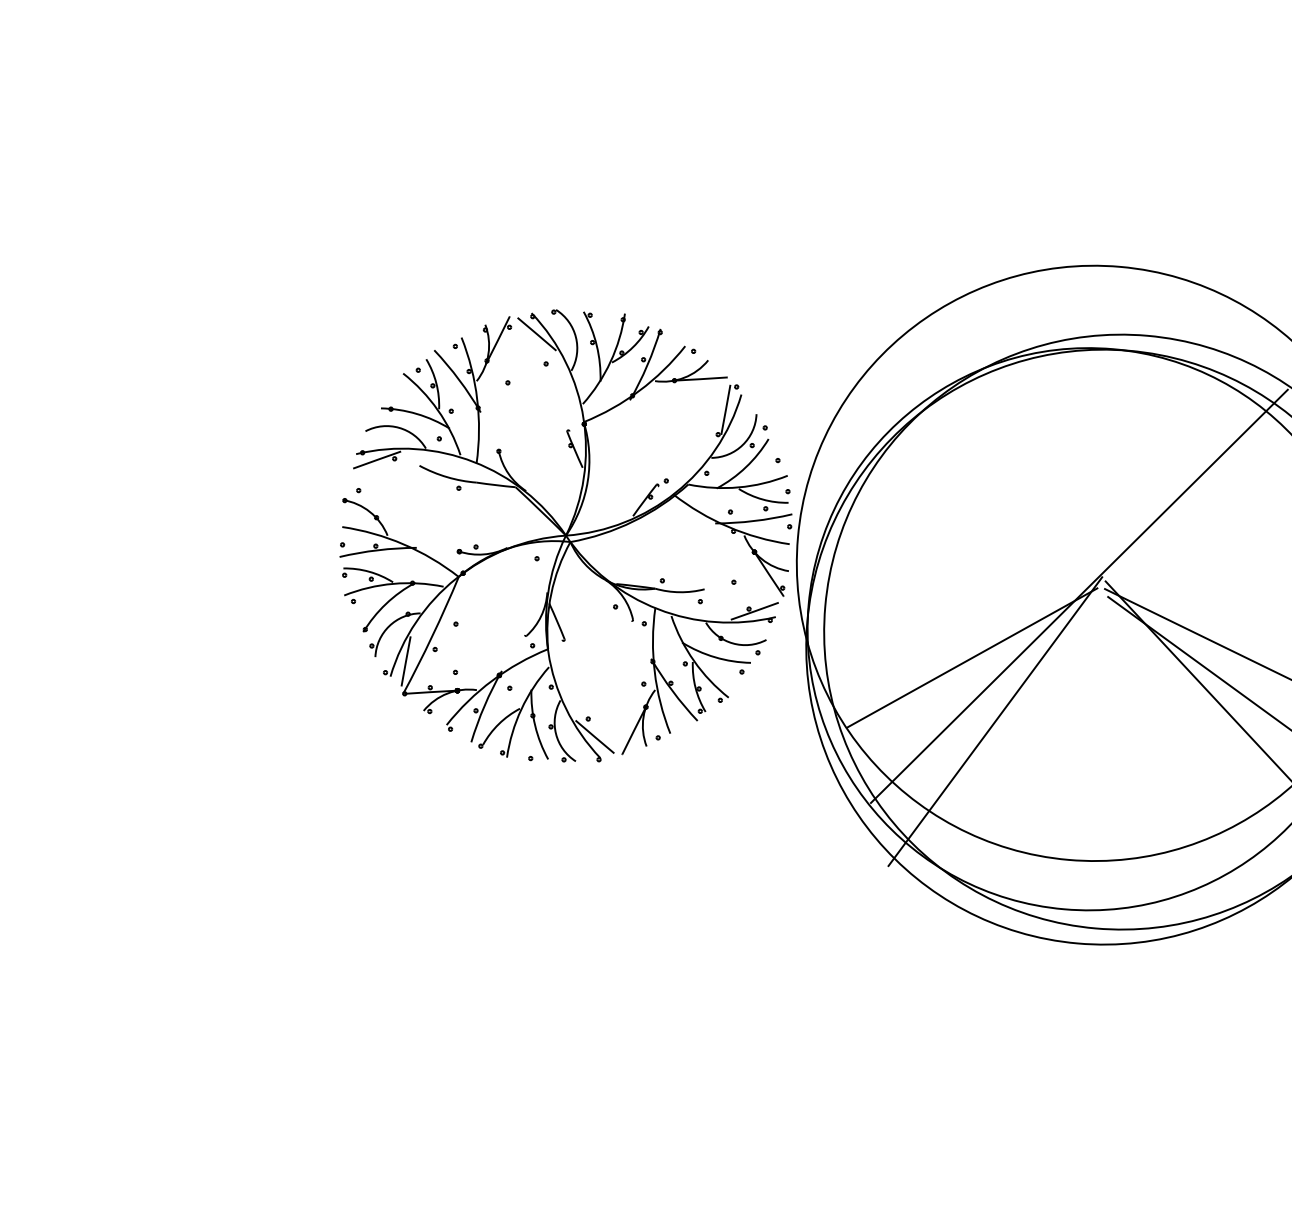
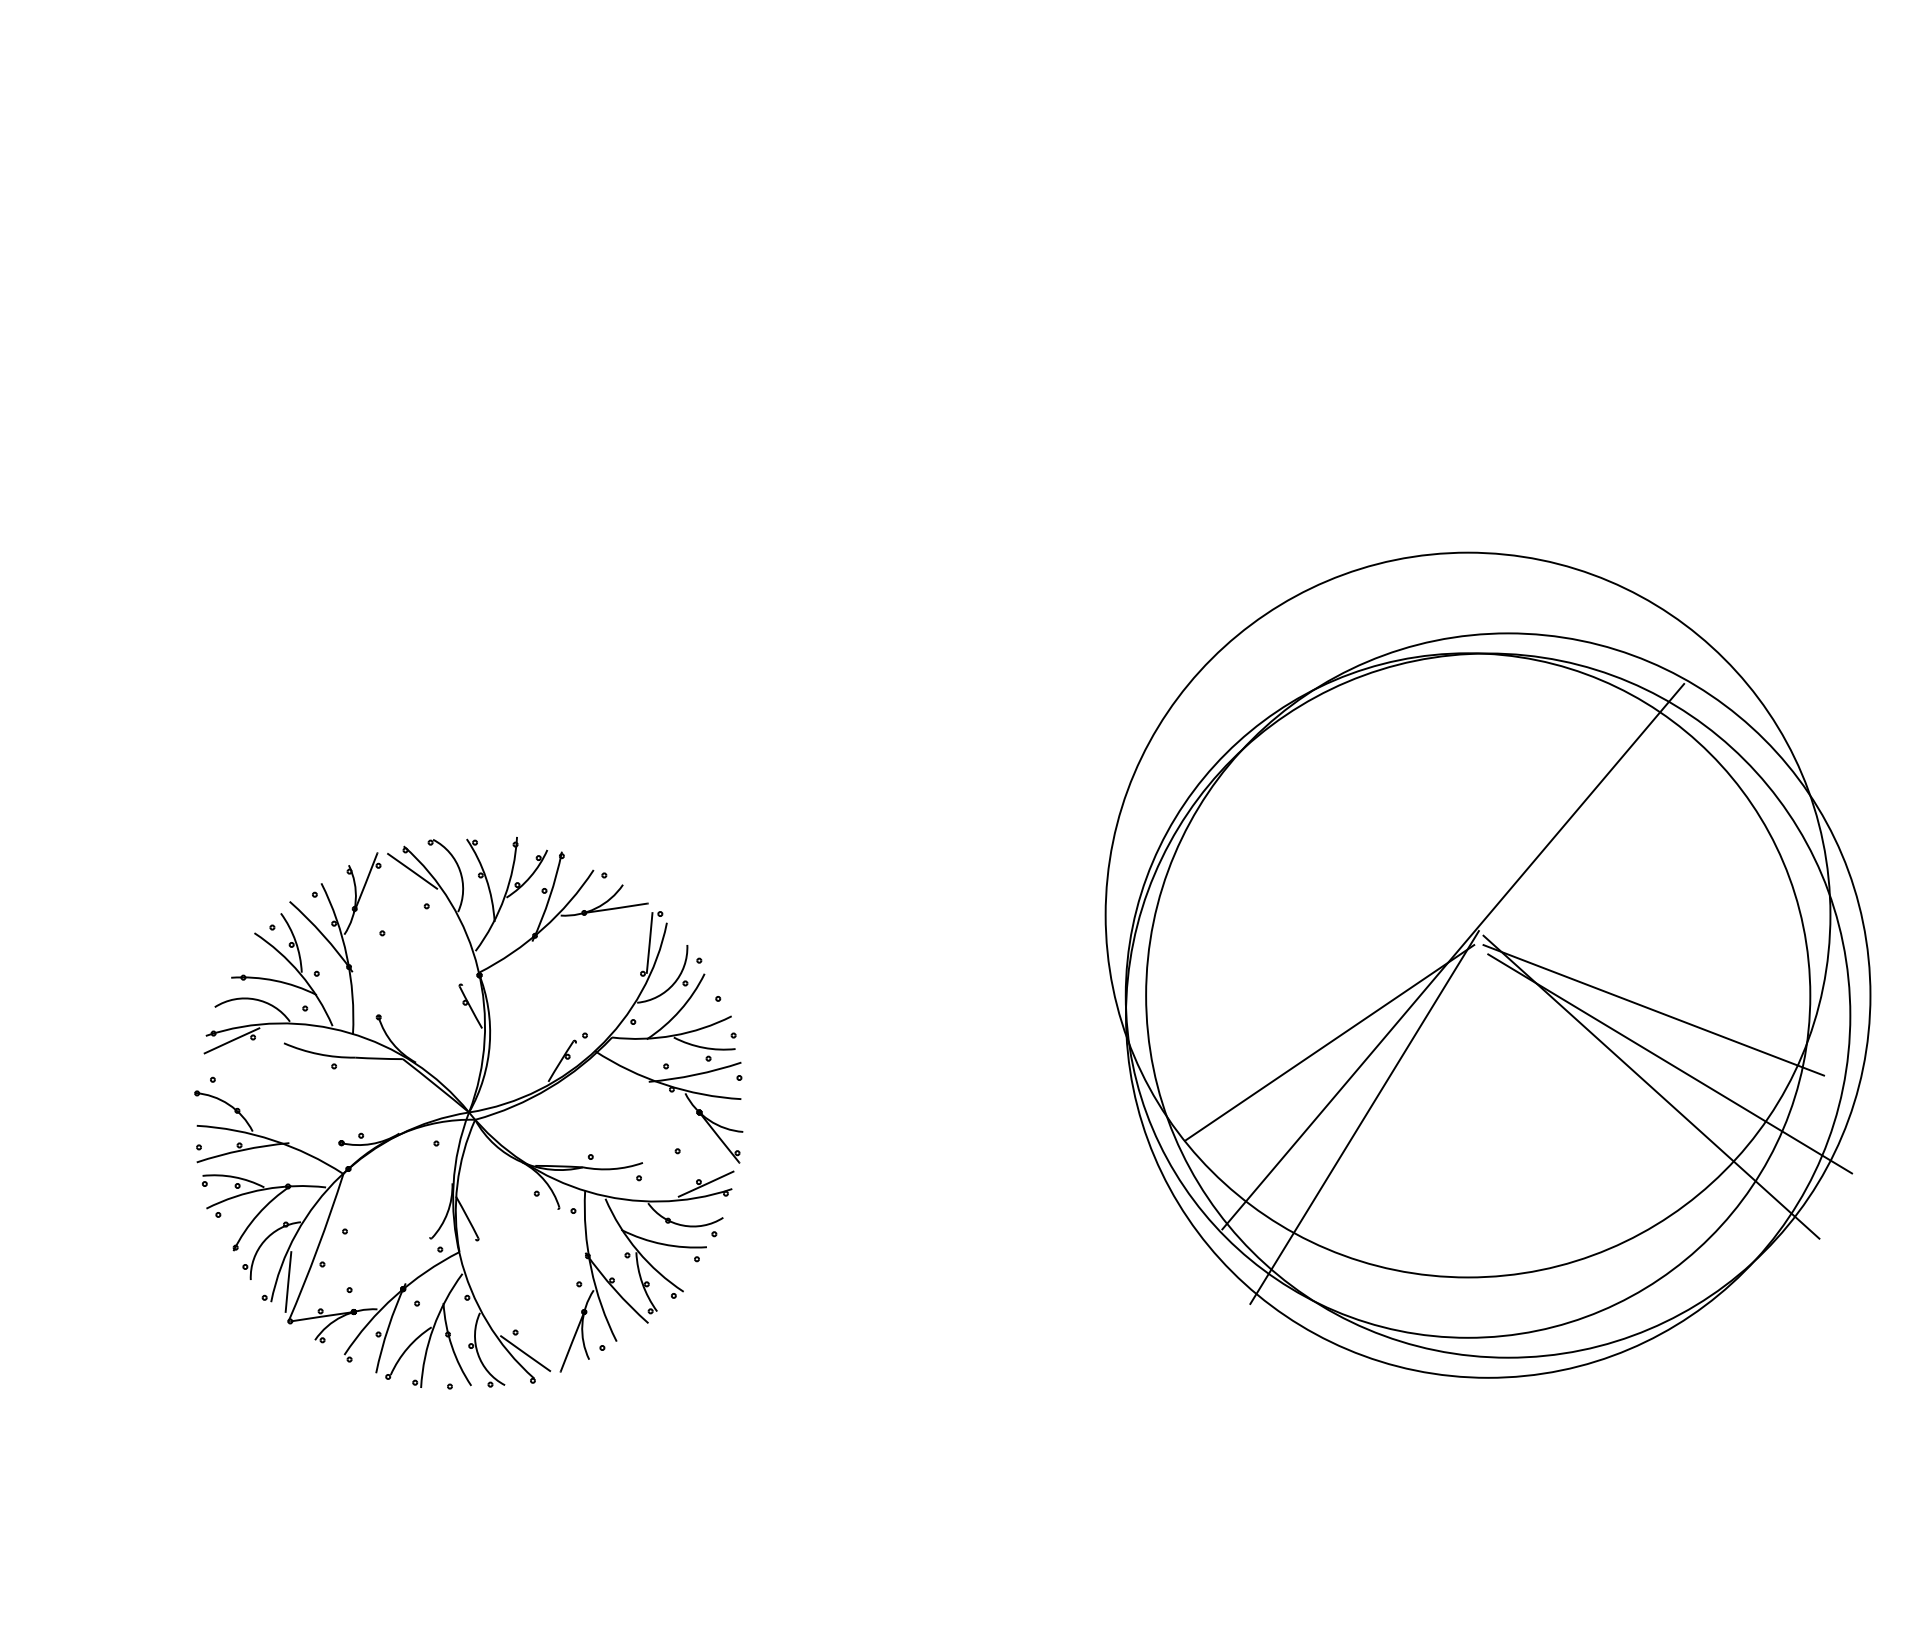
part: (565, 536) -> (468, 1113), moved

